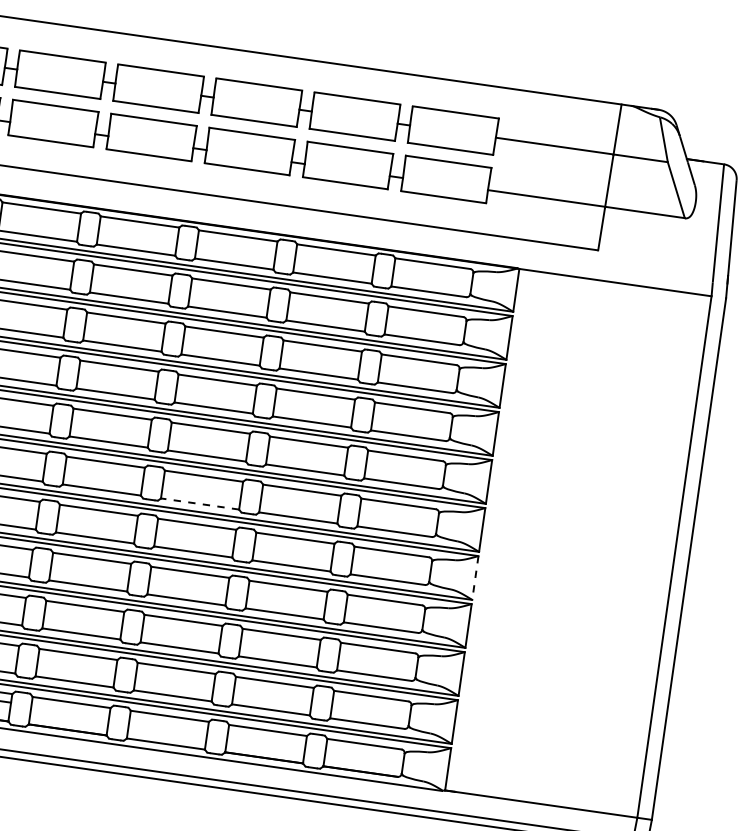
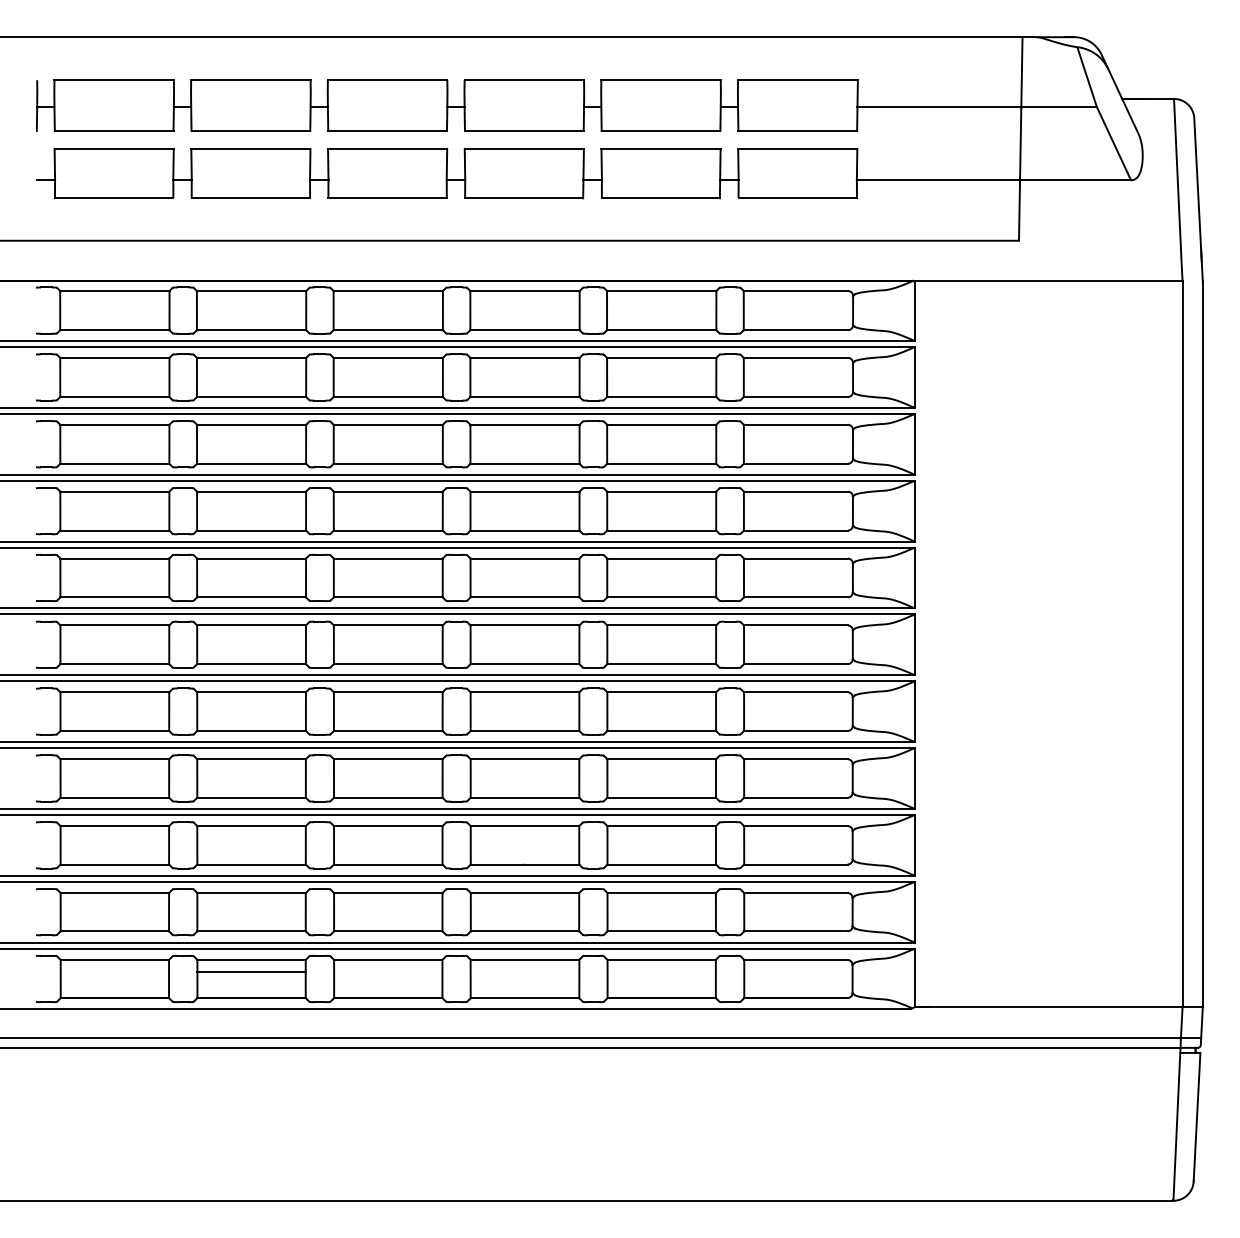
line: (199, 504) -> (524, 664), dashed -> solid
line: (475, 578) -> (915, 712), dashed -> solid

